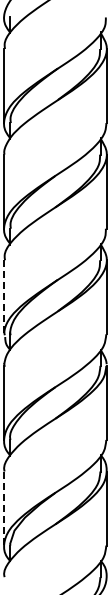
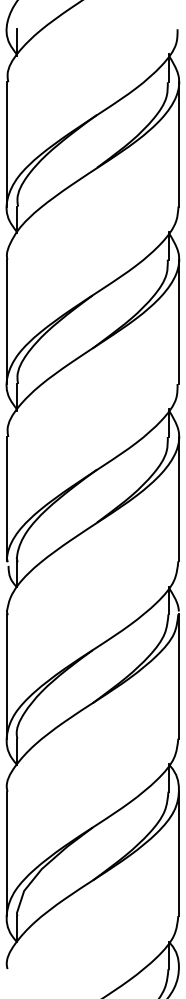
line: (4, 297) -> (7, 499), dashed -> solid
line: (4, 509) -> (7, 855), dashed -> solid

